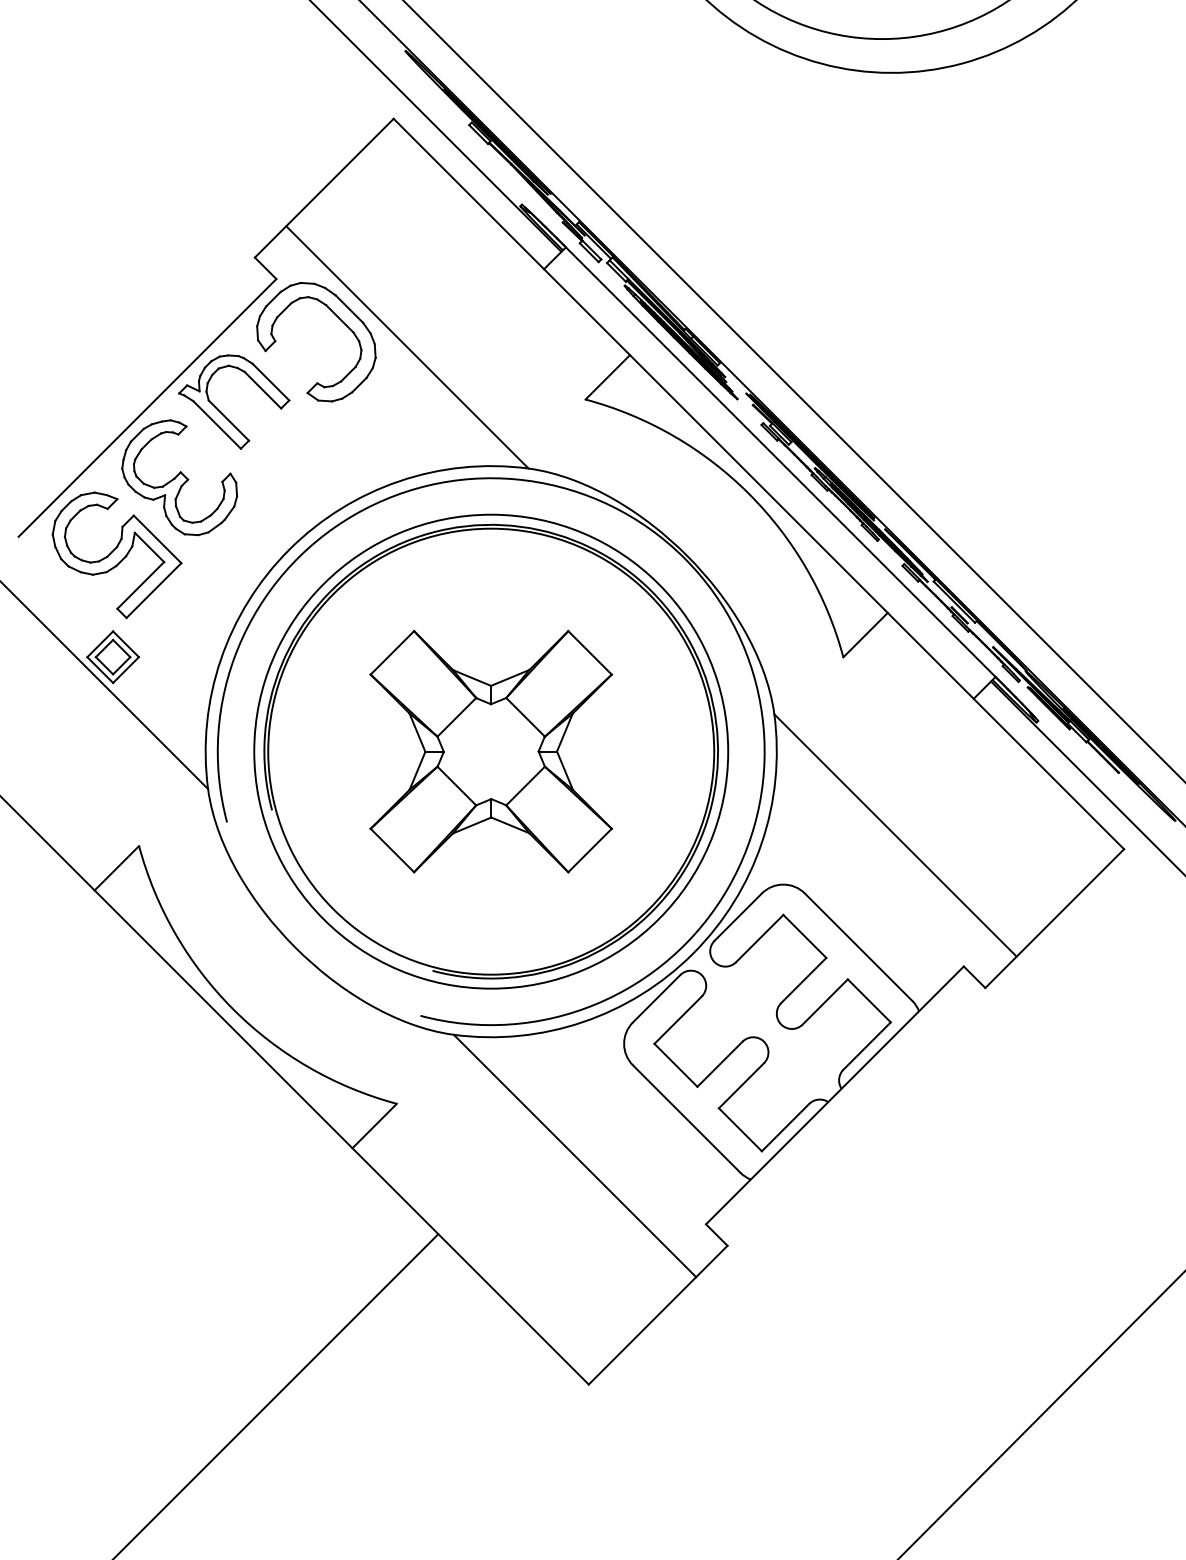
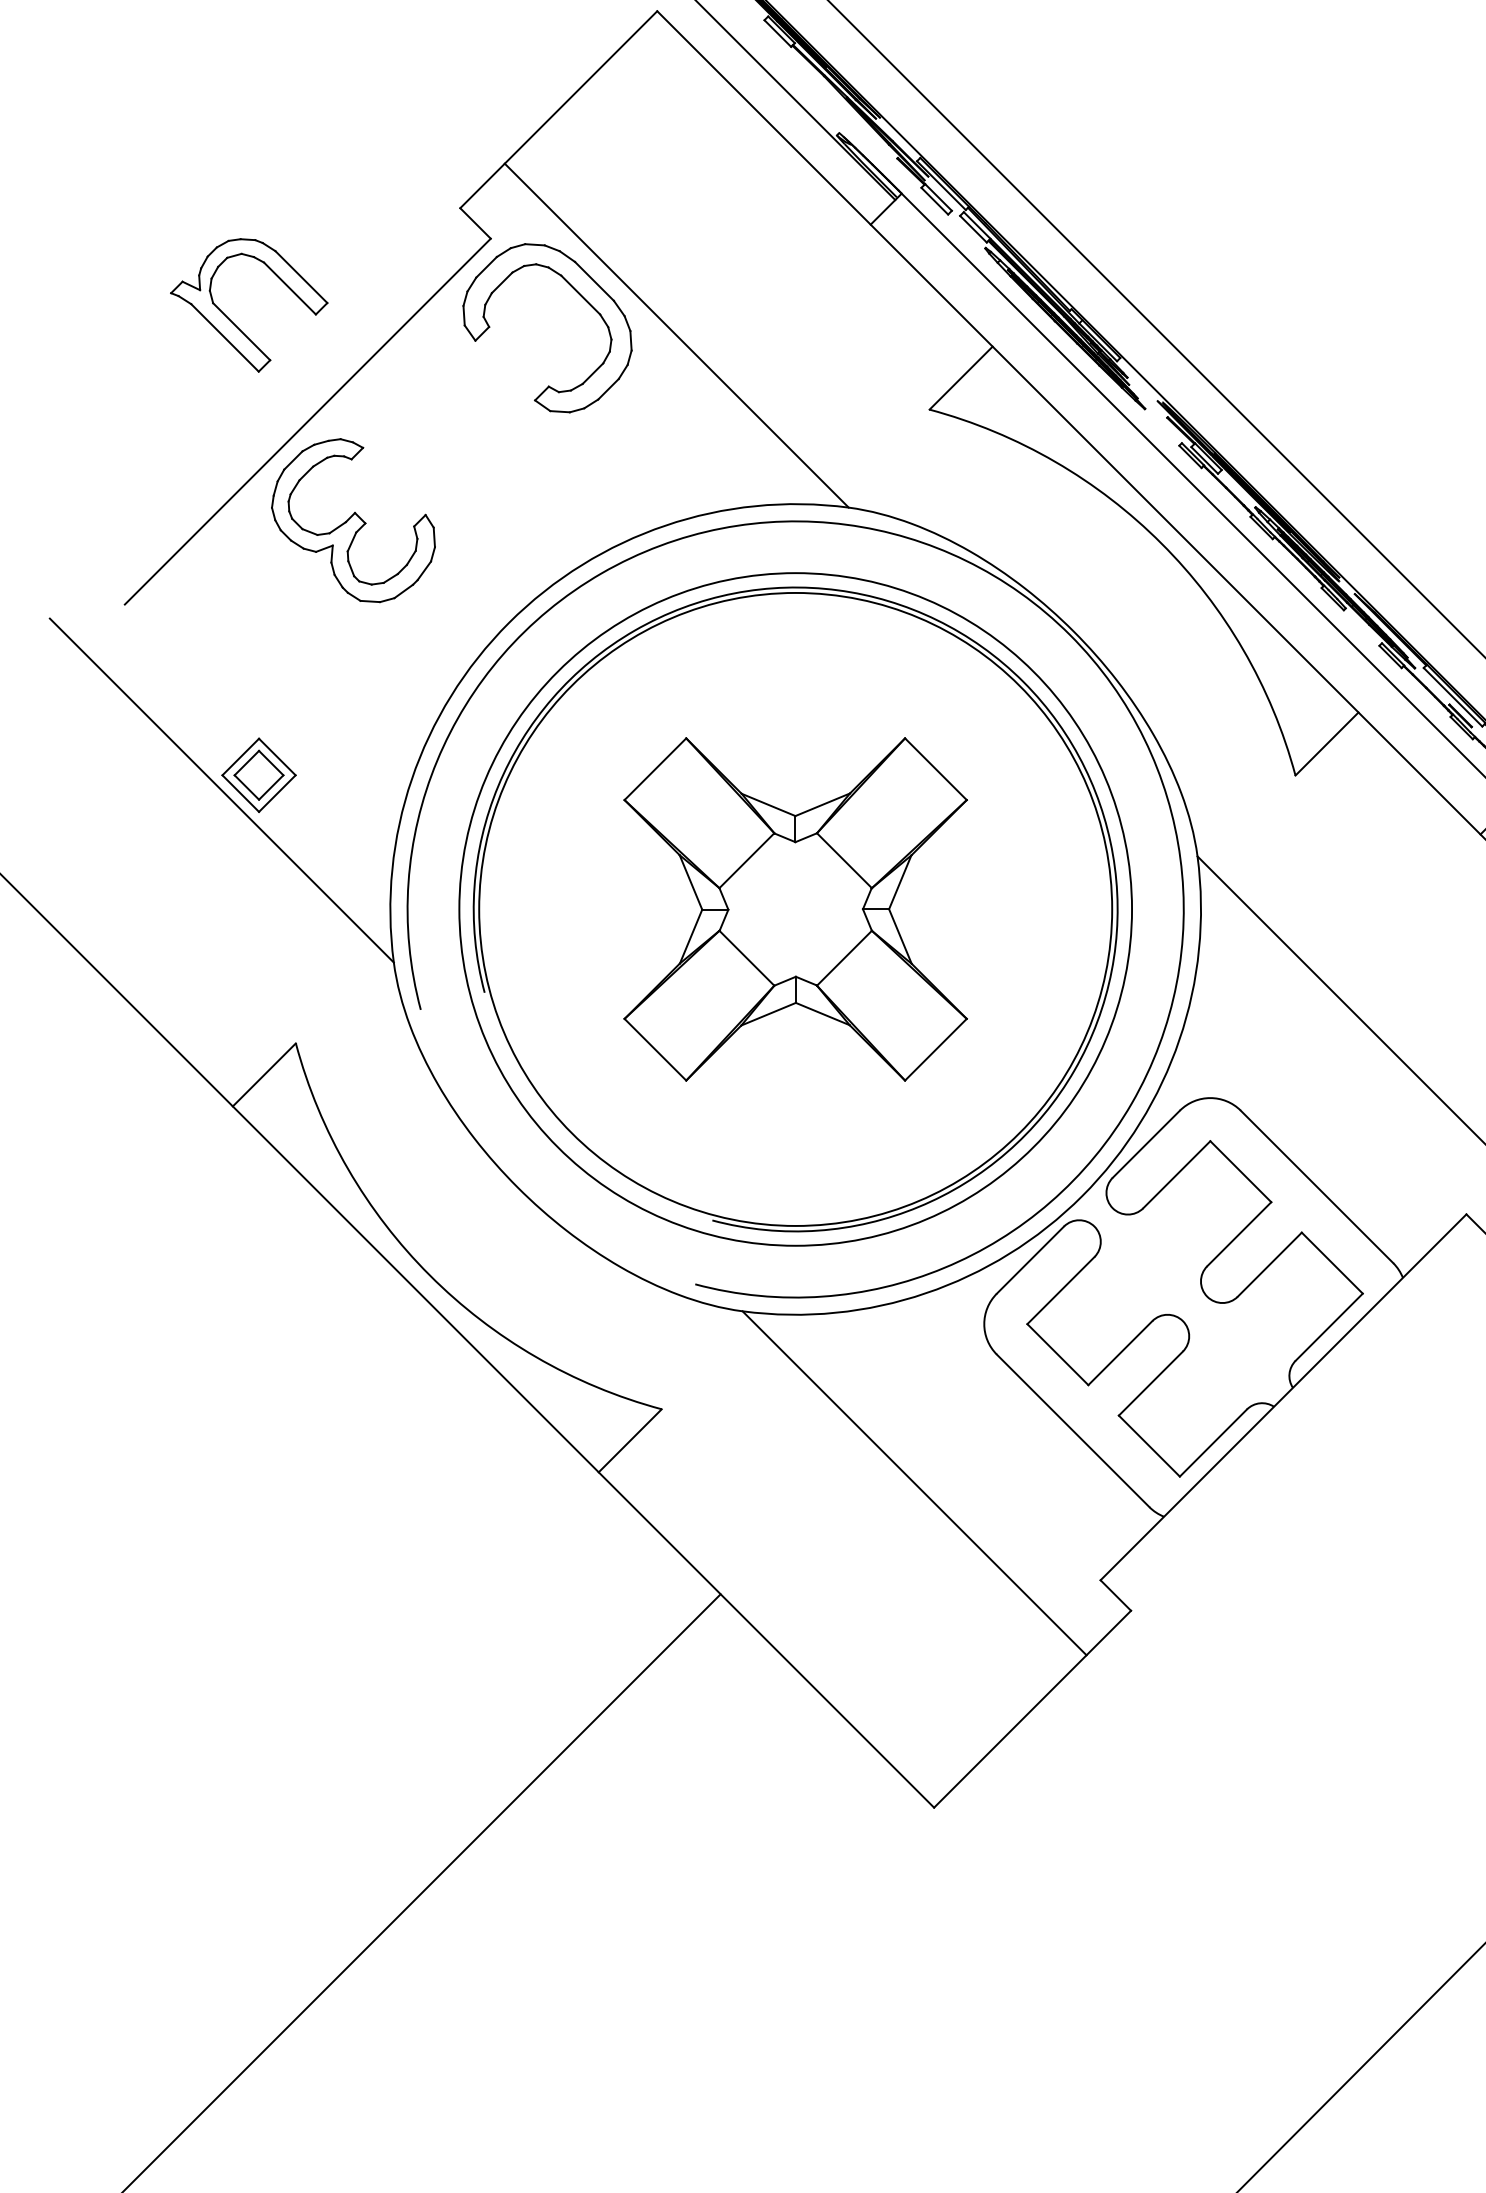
part: (222, 412) -> (232, 320), moved
part: (116, 555) -> (263, 631), removed

